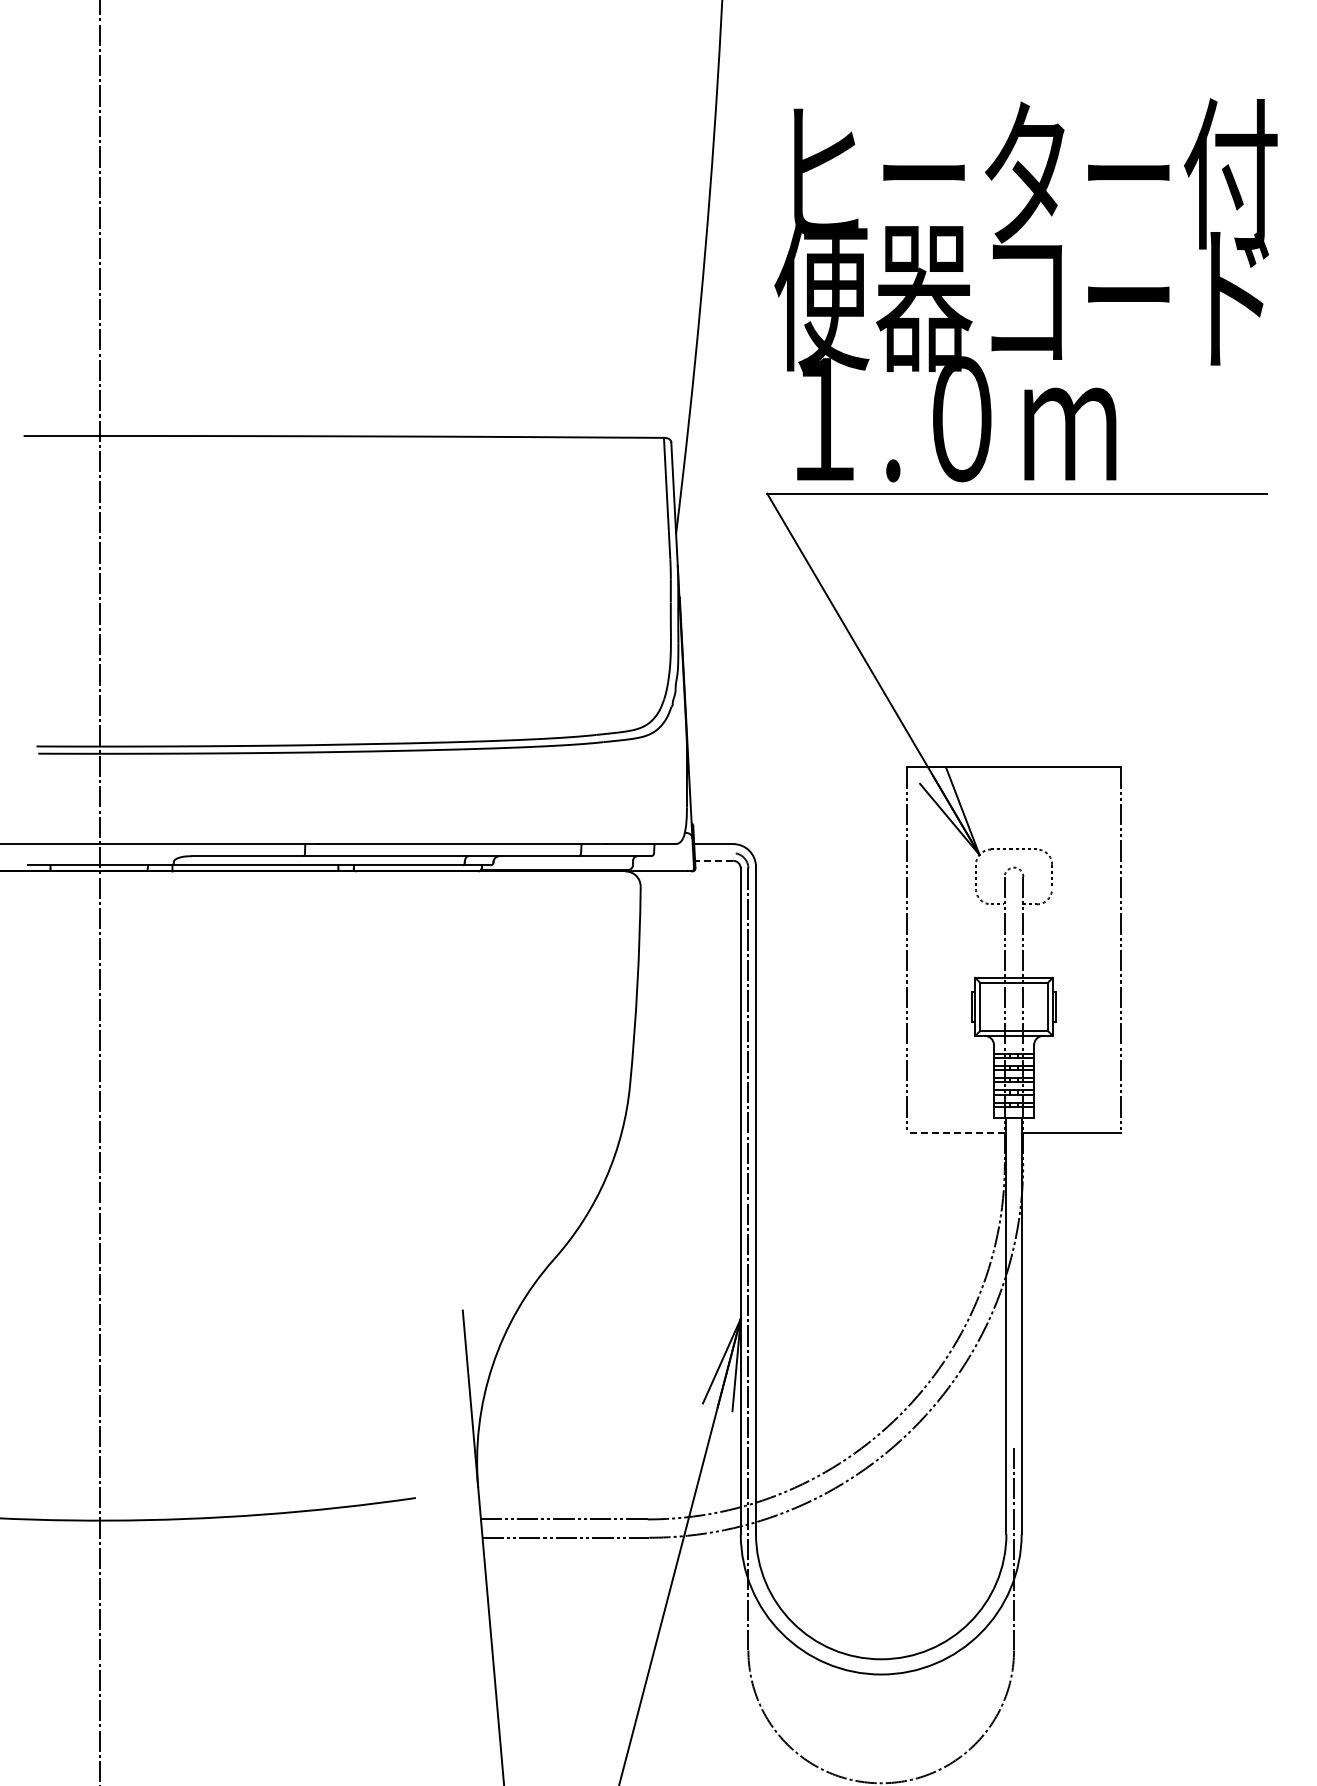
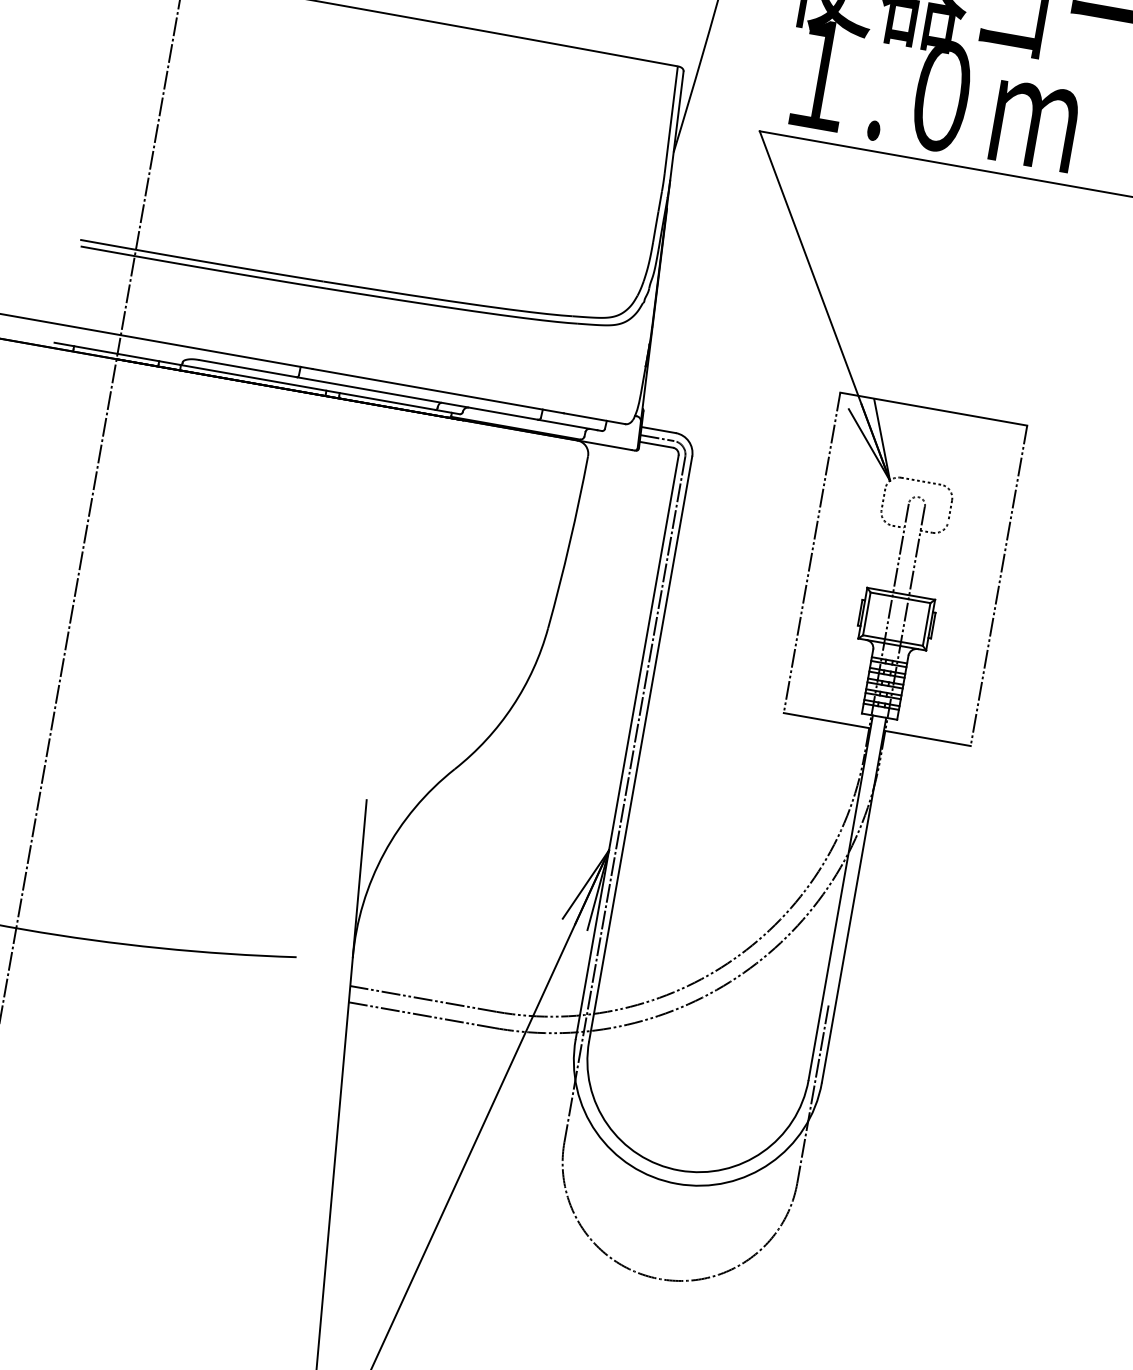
line: (713, 853) -> (657, 438), added
line: (713, 860) -> (655, 444), dashed -> solid
line: (956, 1132) -> (826, 720), dashed -> solid

